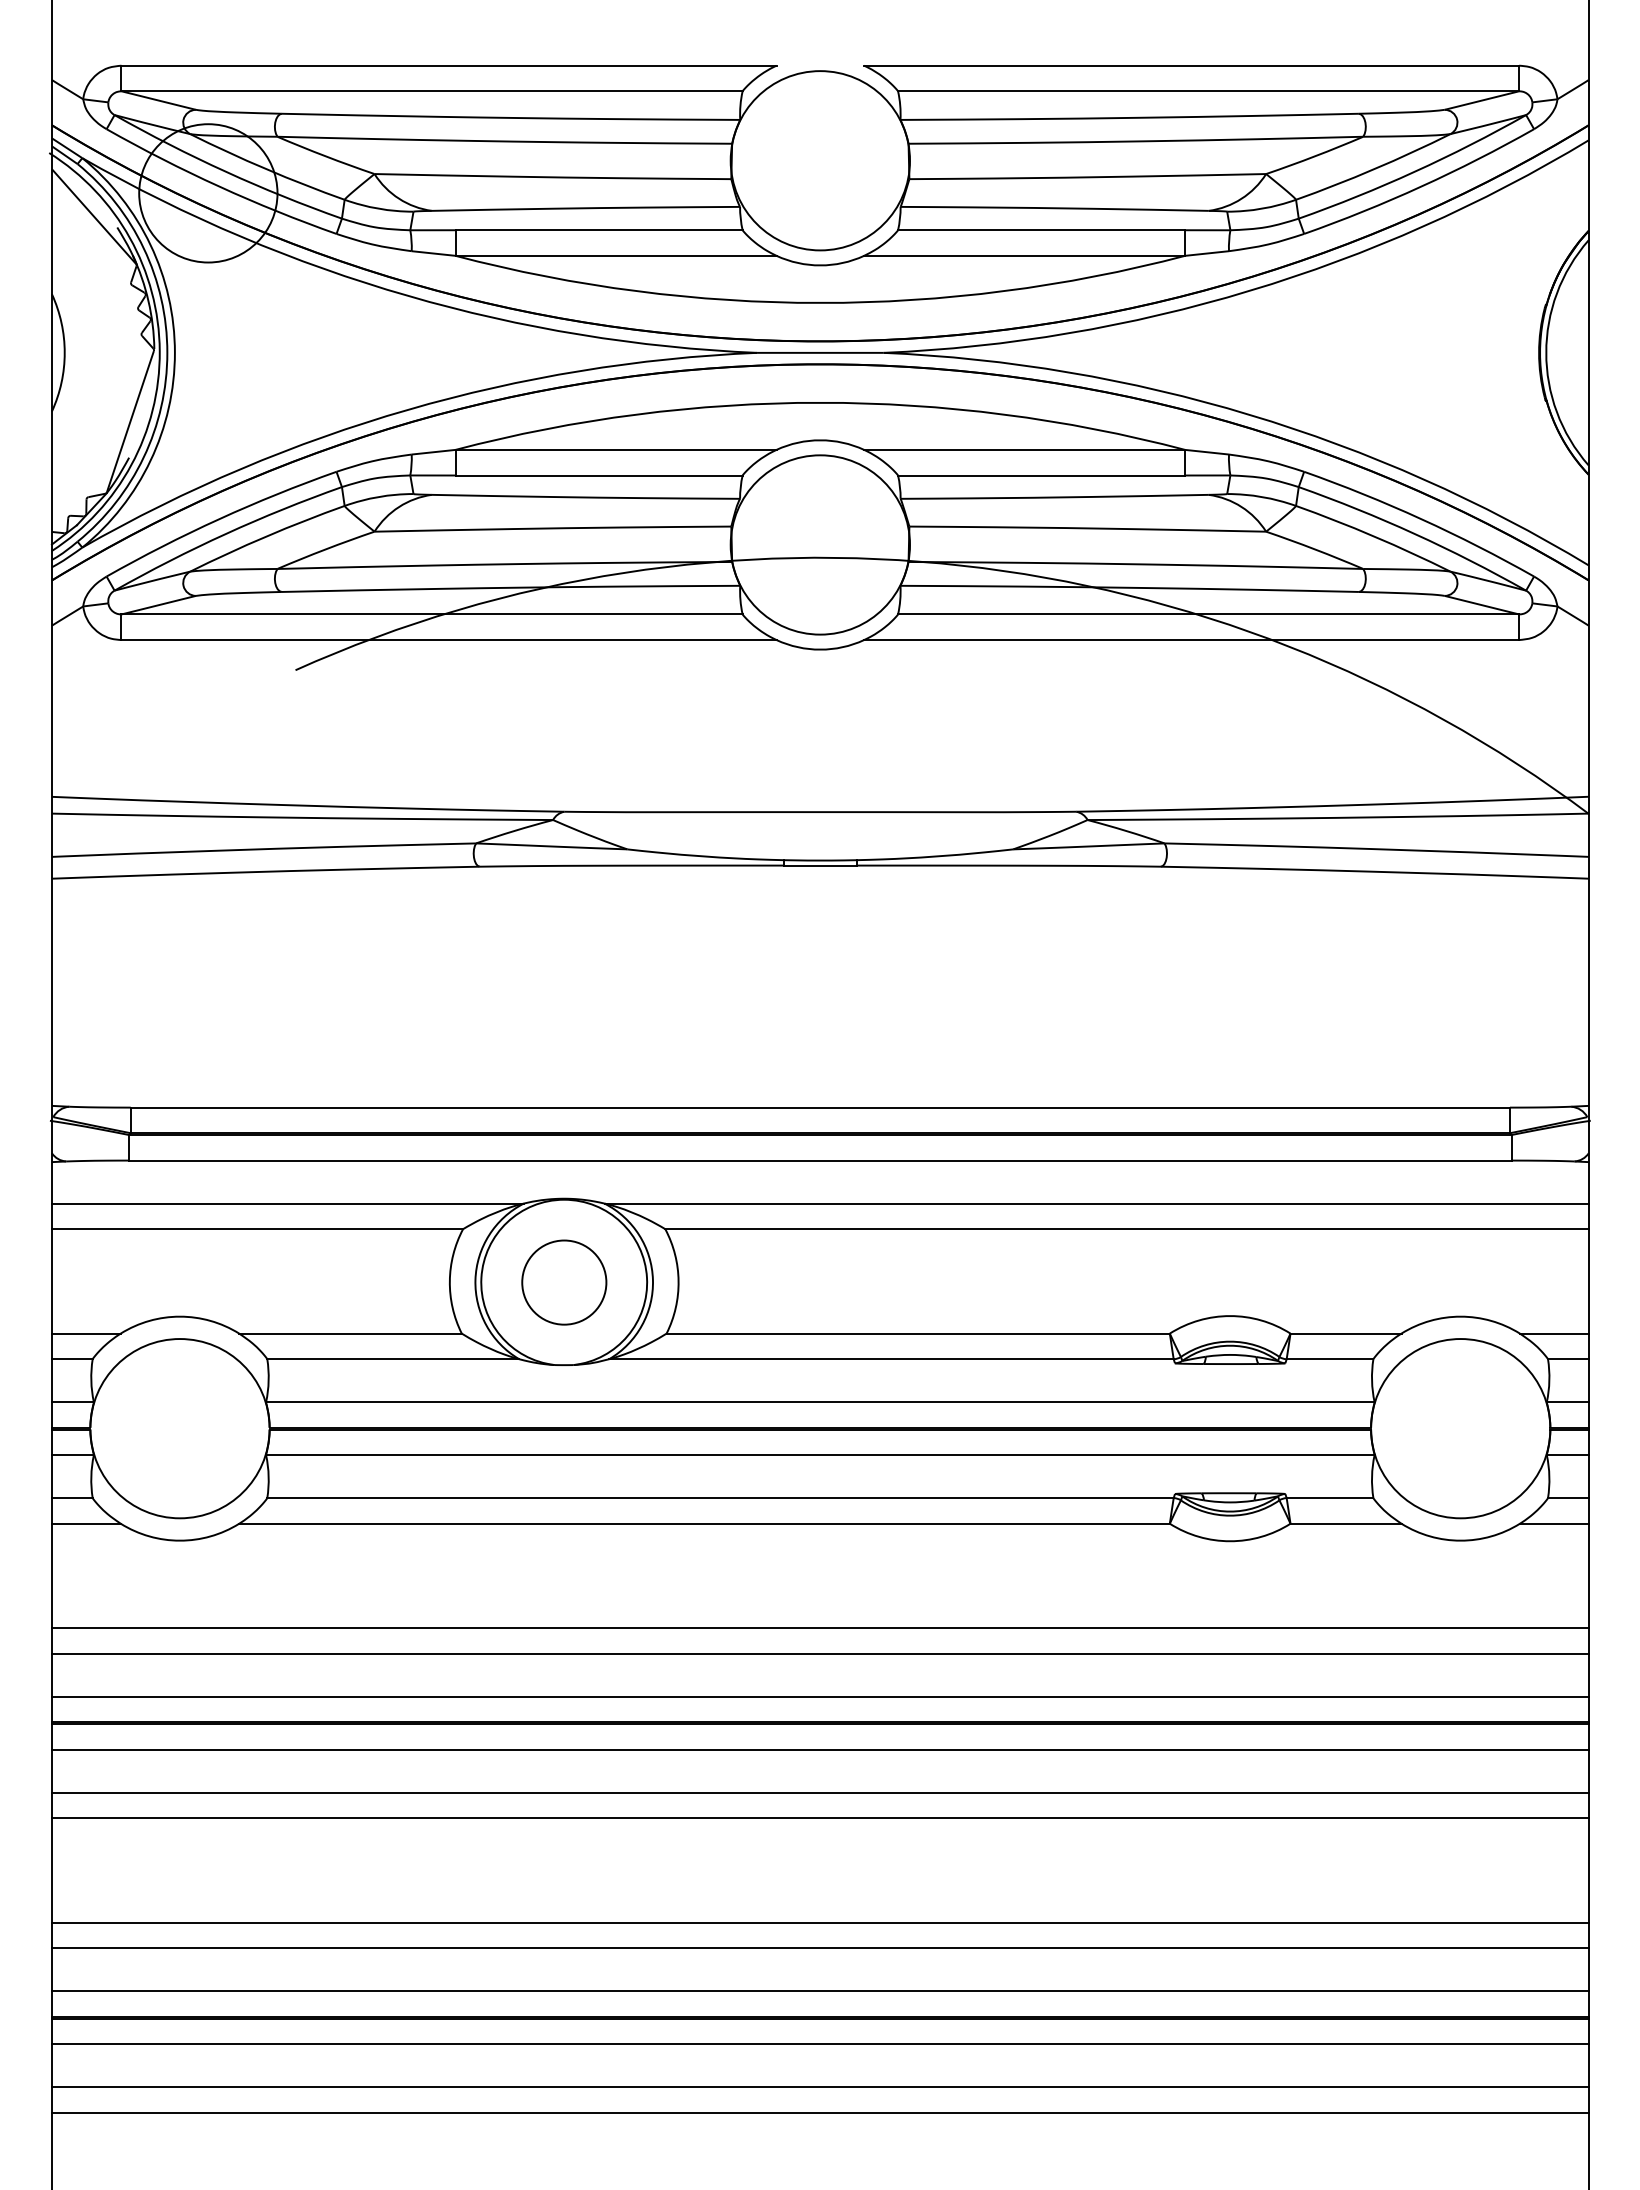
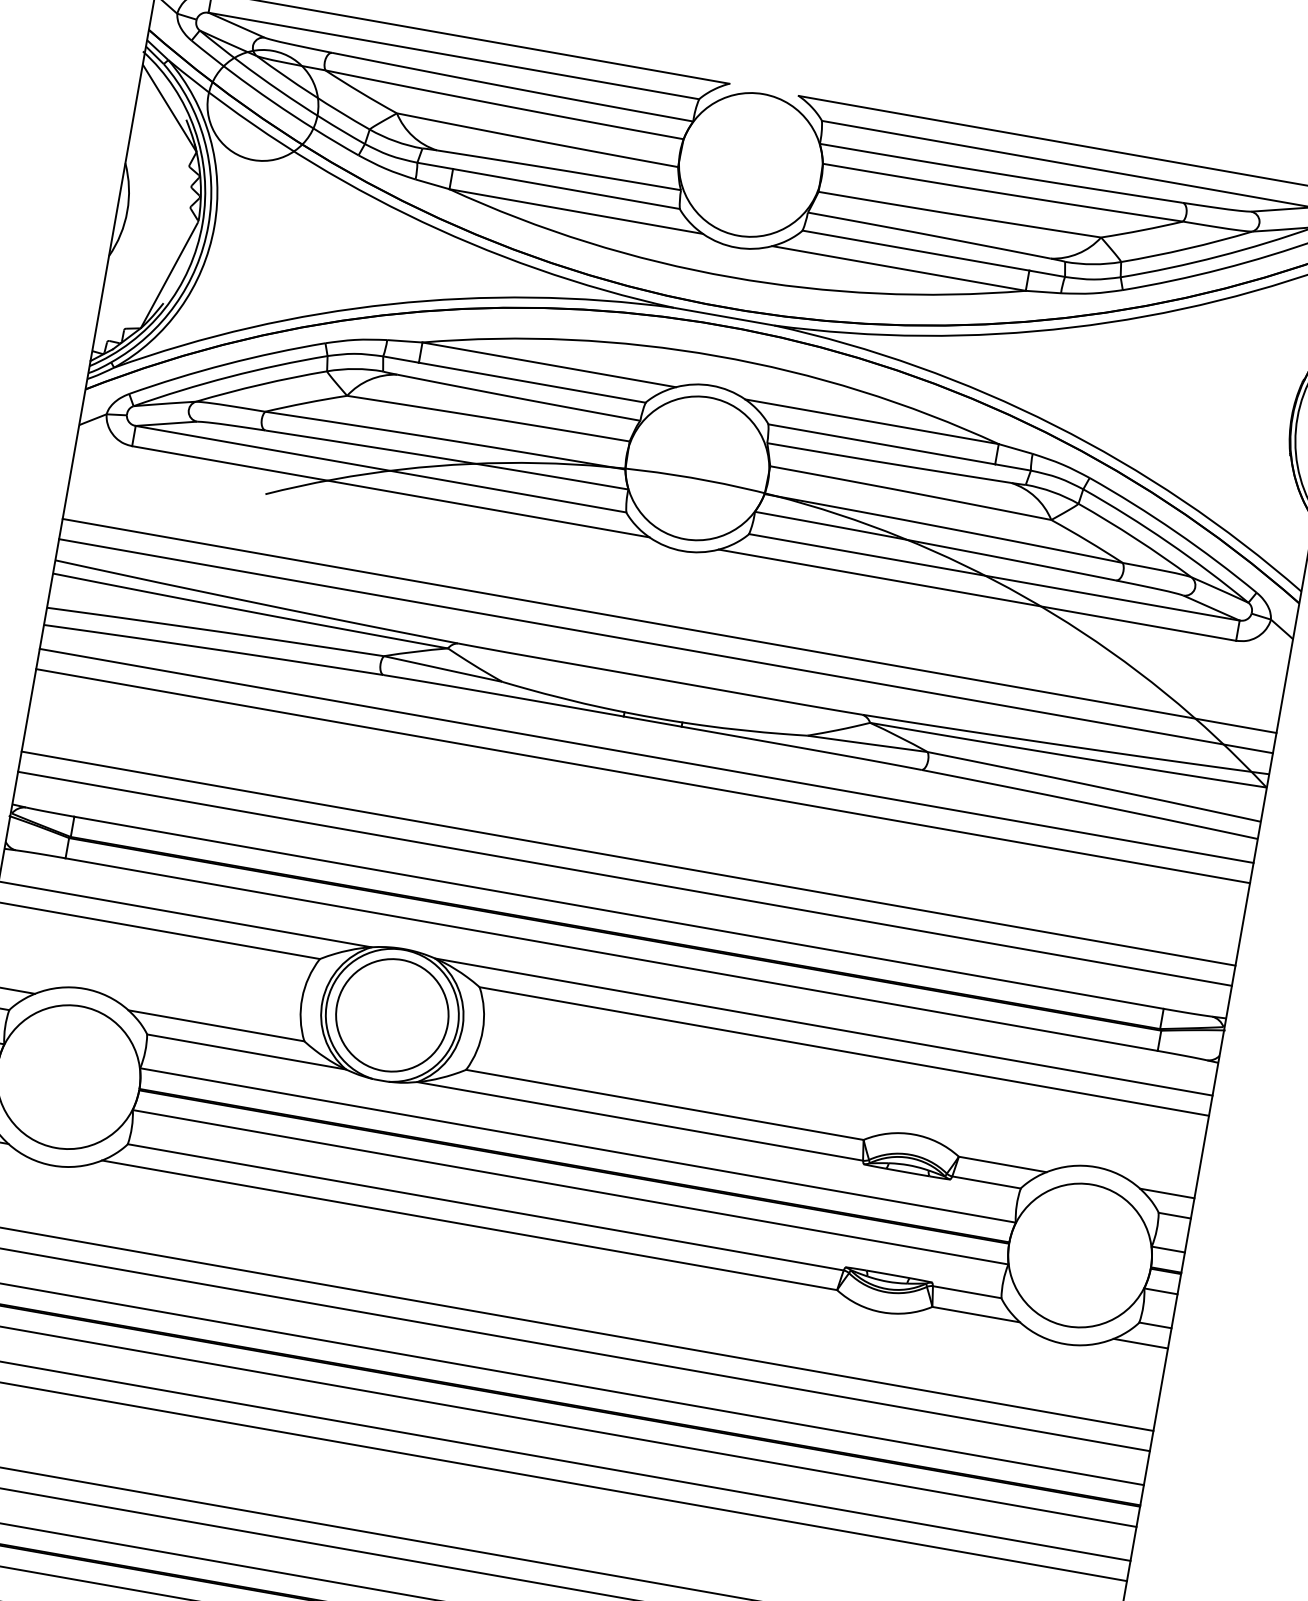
line: (819, 744) -> (668, 625), added
line: (819, 770) -> (665, 646), added
line: (819, 909) -> (645, 756), added
line: (819, 934) -> (642, 775), added
line: (819, 1039) -> (627, 858), added
line: (819, 1064) -> (624, 878), added
circle: (564, 1282) -> (392, 1015), size x1.67

